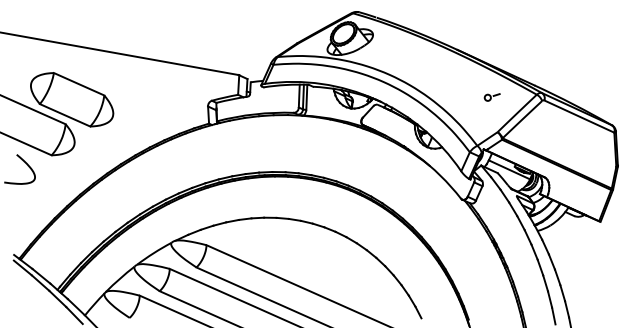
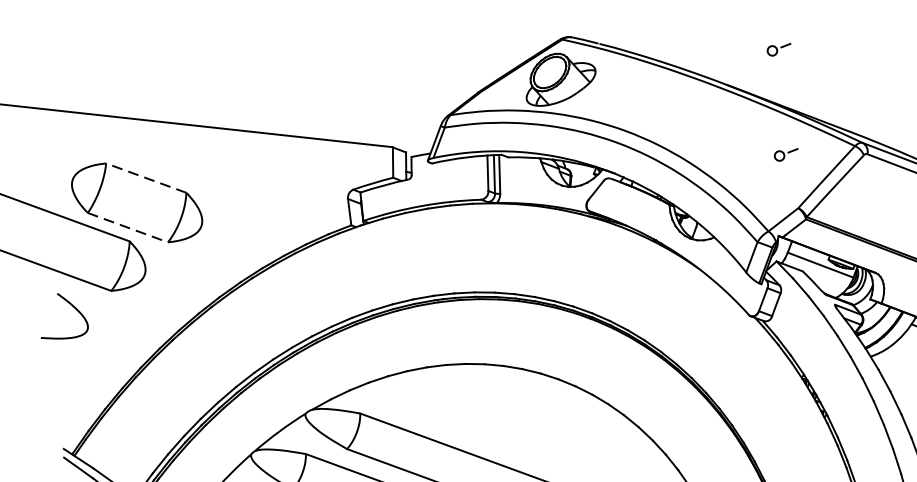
part: (491, 29) -> (778, 50), added
line: (79, 84) -> (146, 178), solid -> dashed
line: (65, 115) -> (128, 227), solid -> dashed

